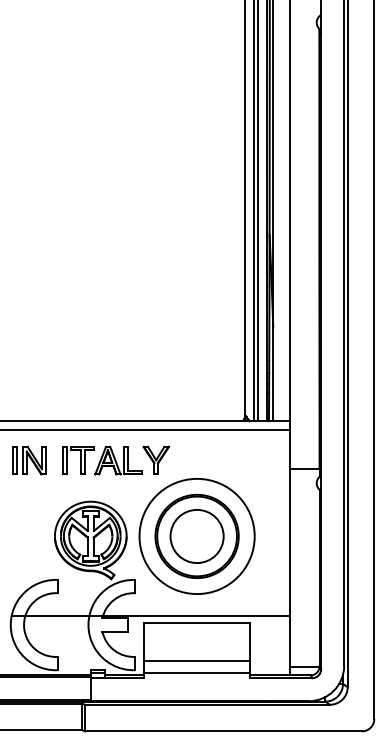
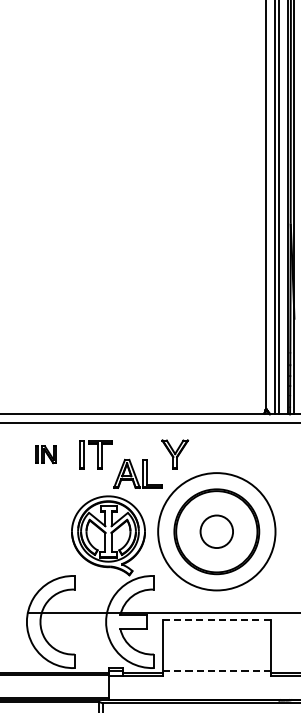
part: (29, 460) -> (46, 454), size x0.6
part: (118, 460) -> (137, 473), moved
circle: (196, 536) -> (216, 531), size x0.6
line: (197, 623) -> (217, 620), solid -> dashed
line: (196, 660) -> (216, 658), removed
line: (196, 672) -> (216, 670), solid -> dashed

